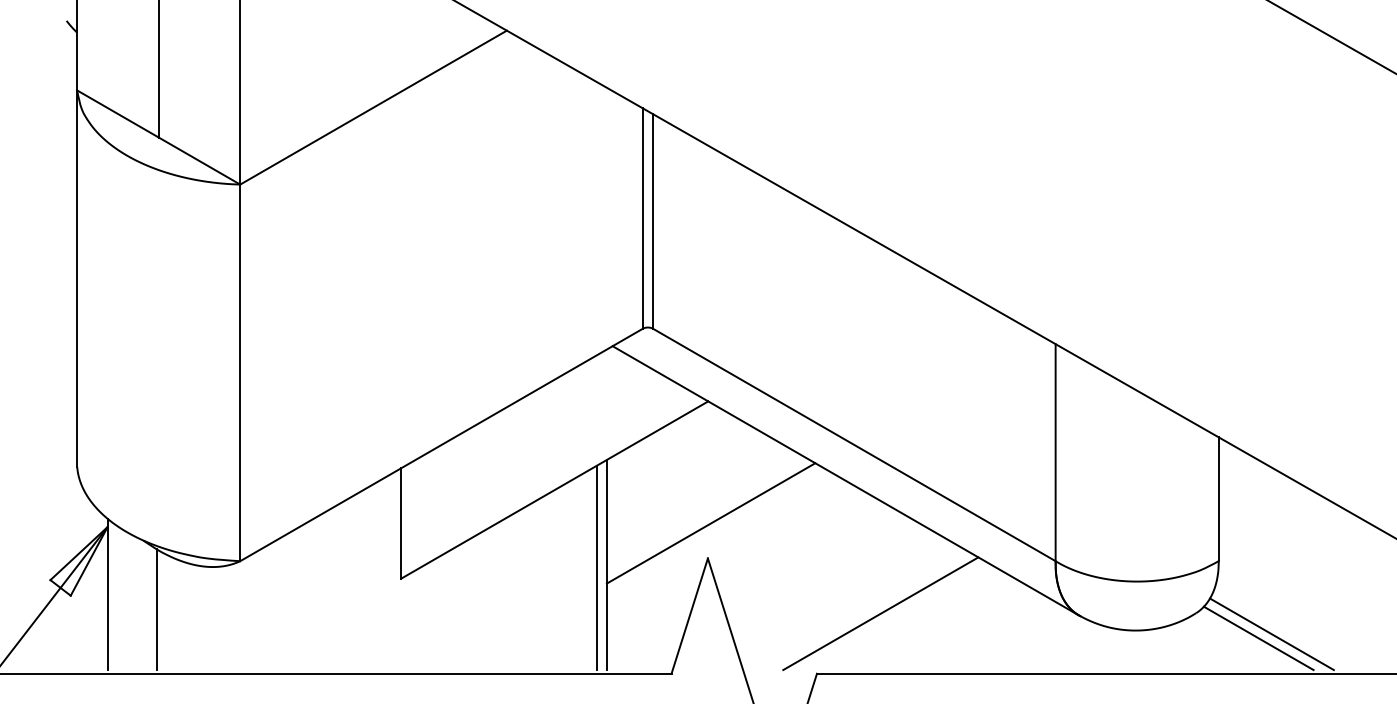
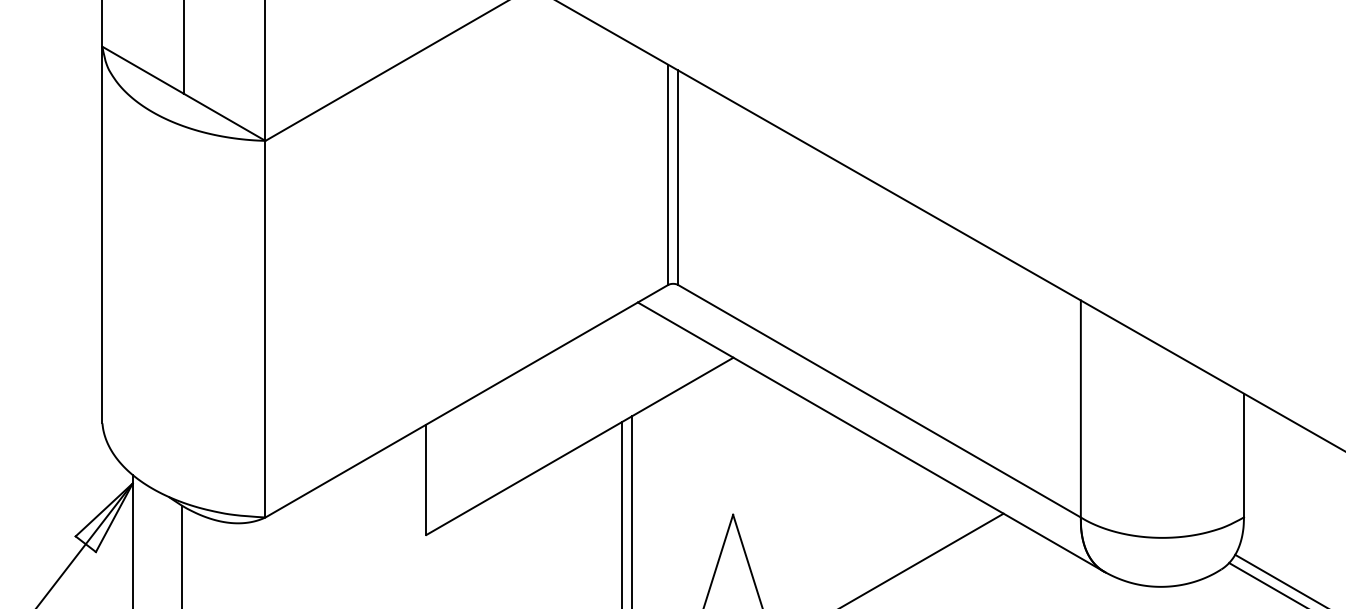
line: (710, 523) -> (735, 479), removed

